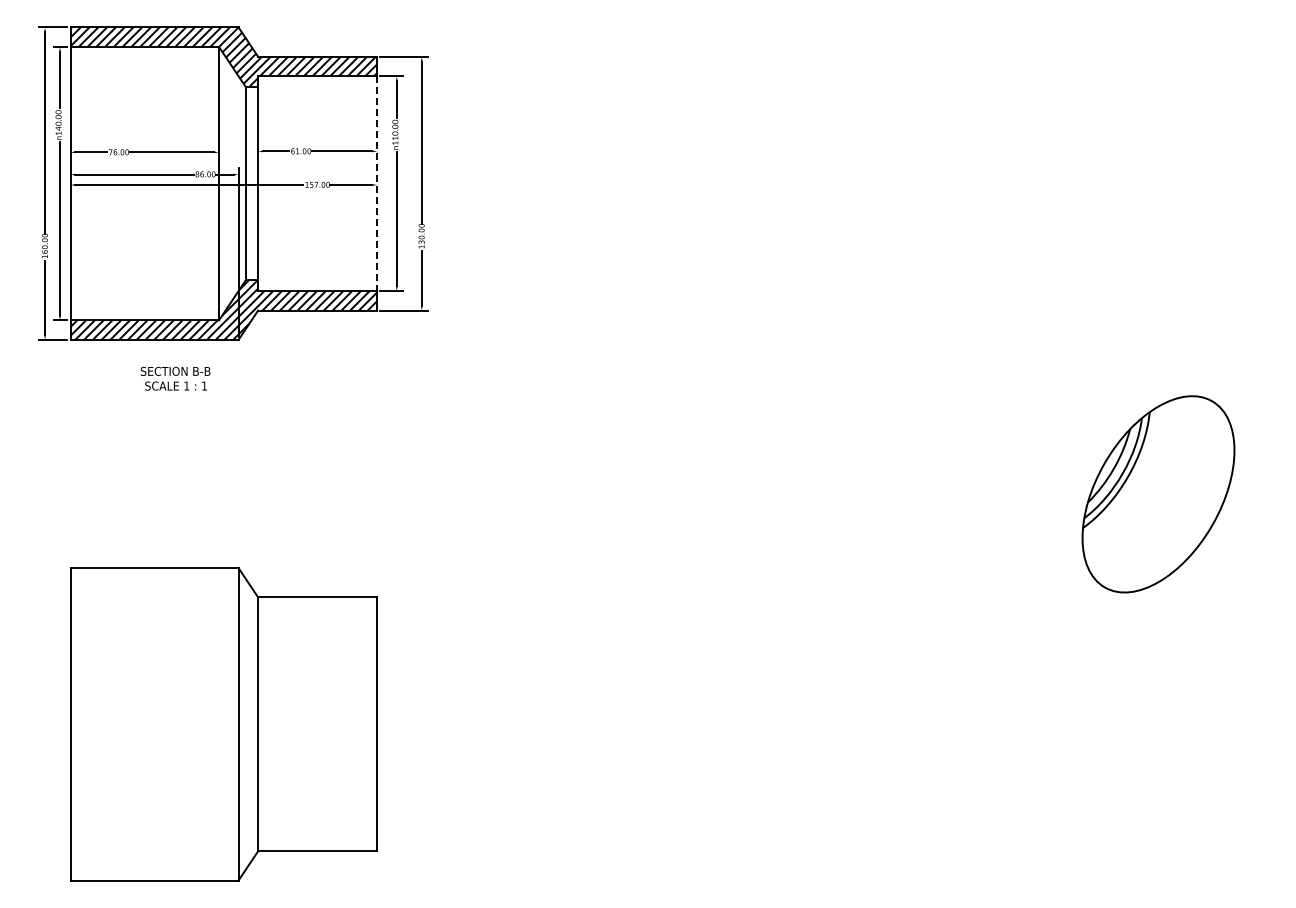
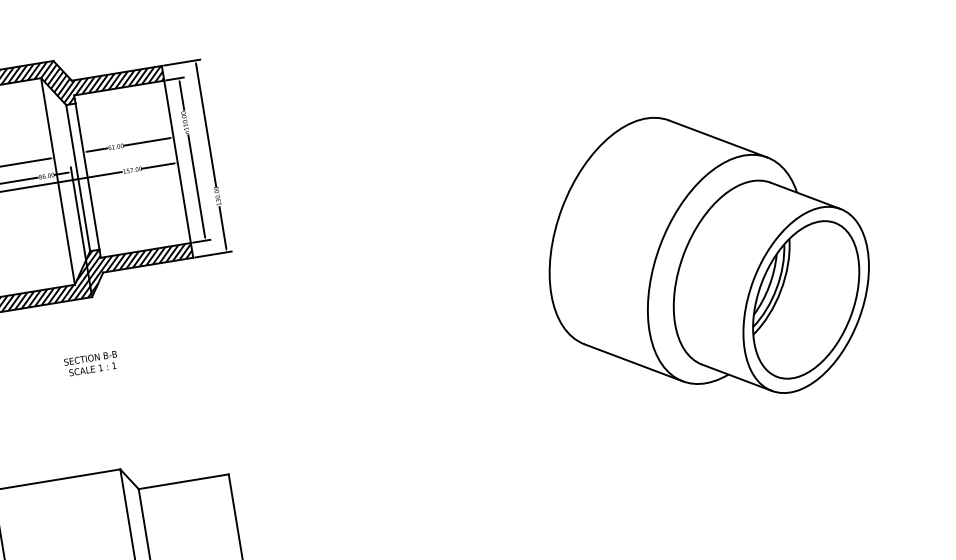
line: (377, 184) -> (177, 162), dashed -> solid
text: (175, 378) -> (91, 363), moved
part: (1039, 418) -> (706, 257), added

